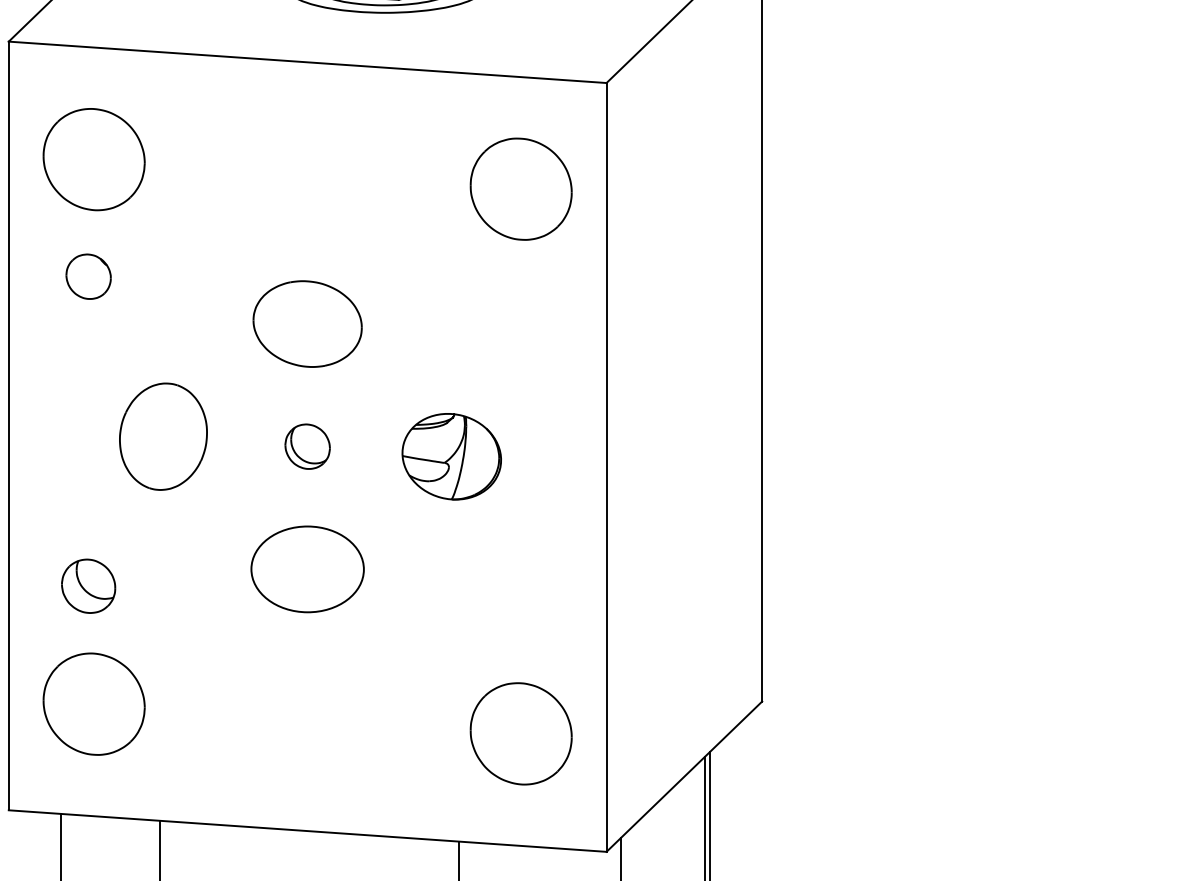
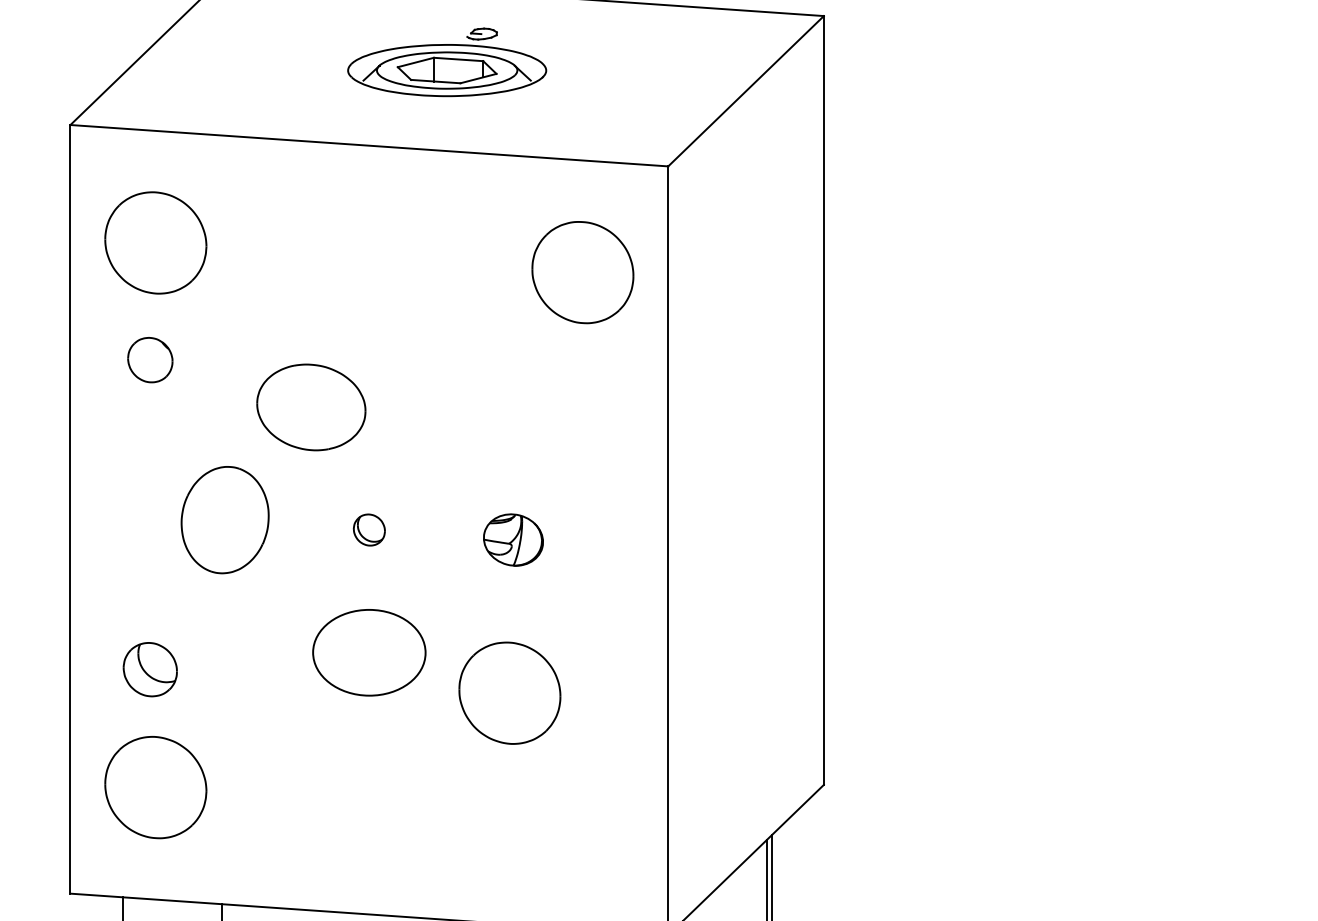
part: (307, 324) -> (311, 407), moved
part: (307, 446) -> (369, 529), size x0.7
part: (451, 456) -> (513, 539), size x0.6
part: (520, 733) -> (509, 692), moved

